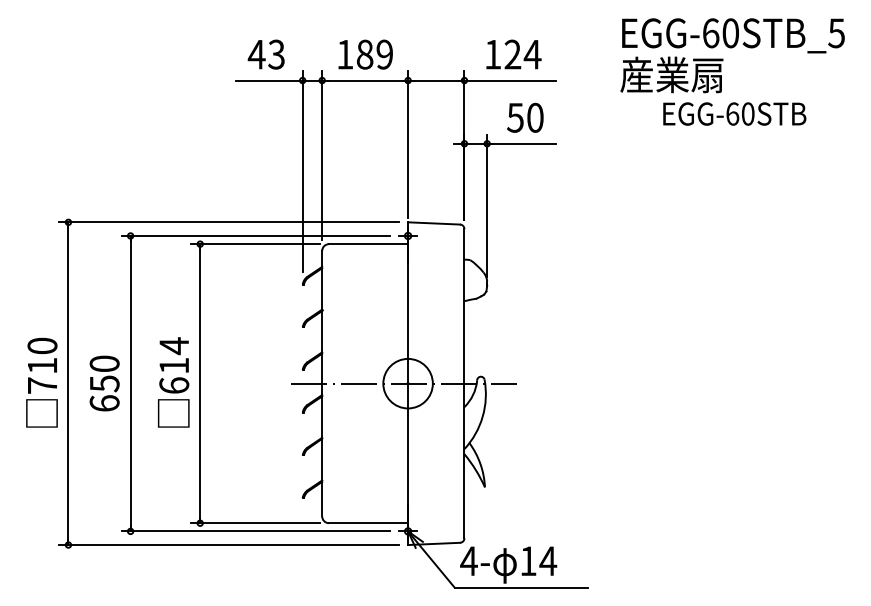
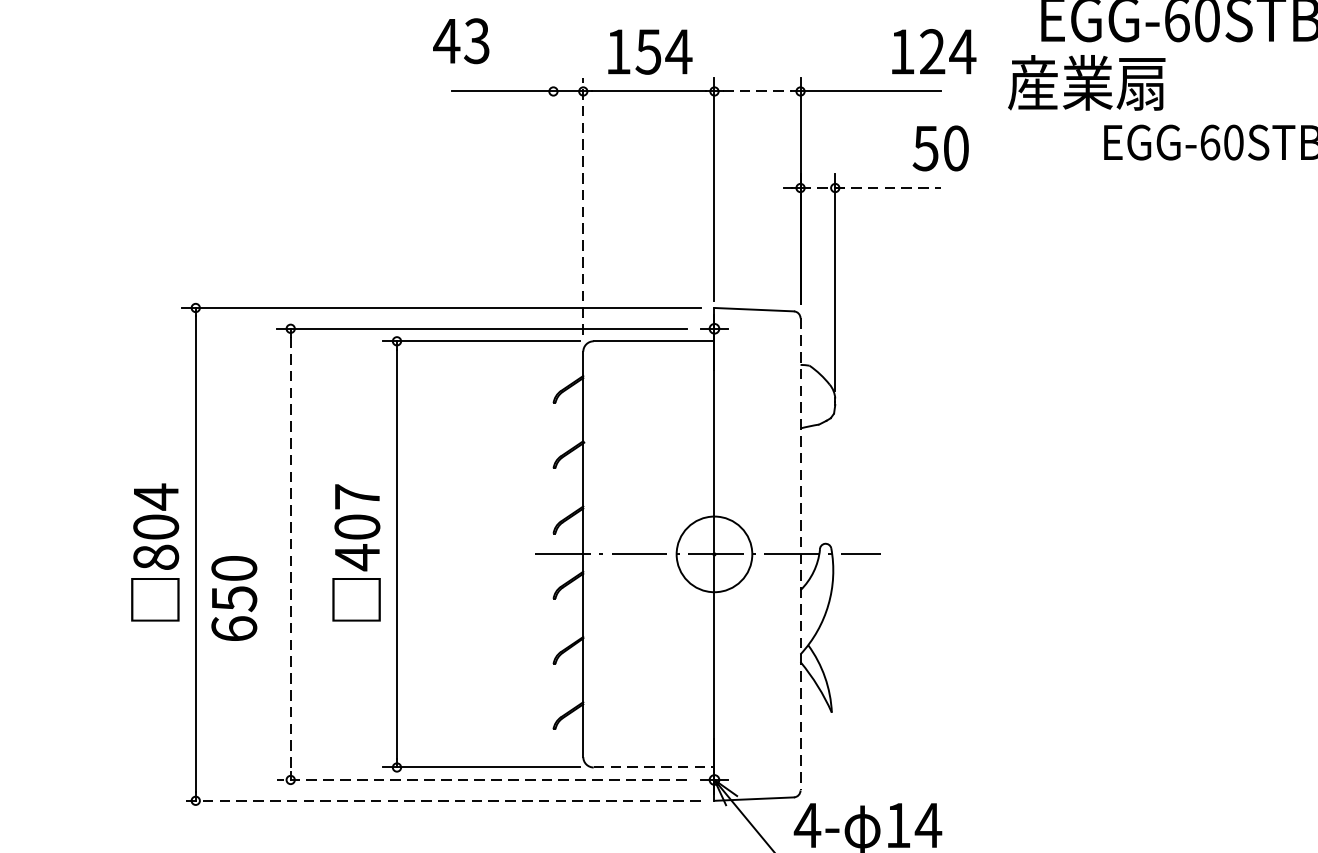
text: (265, 54) -> (460, 40), moved
text: (374, 54) -> (663, 51), 189 -> 154
text: (513, 54) -> (933, 51), moved
text: (671, 74) -> (1086, 82), moved
line: (436, 80) -> (757, 91), solid -> dashed
text: (525, 117) -> (941, 147), moved
line: (510, 143) -> (870, 187), solid -> dashed
line: (322, 155) -> (583, 205), solid -> dashed
line: (302, 171) -> (553, 230), removed
text: (42, 365) -> (156, 526), 710 -> 804
text: (174, 365) -> (357, 526), 614 -> 407
text: (104, 383) -> (234, 598), moved
line: (464, 383) -> (800, 554), solid -> dashed
line: (130, 384) -> (290, 555), solid -> dashed
line: (368, 523) -> (654, 767), solid -> dashed
line: (255, 531) -> (481, 780), solid -> dashed
line: (229, 545) -> (441, 801), solid -> dashed

